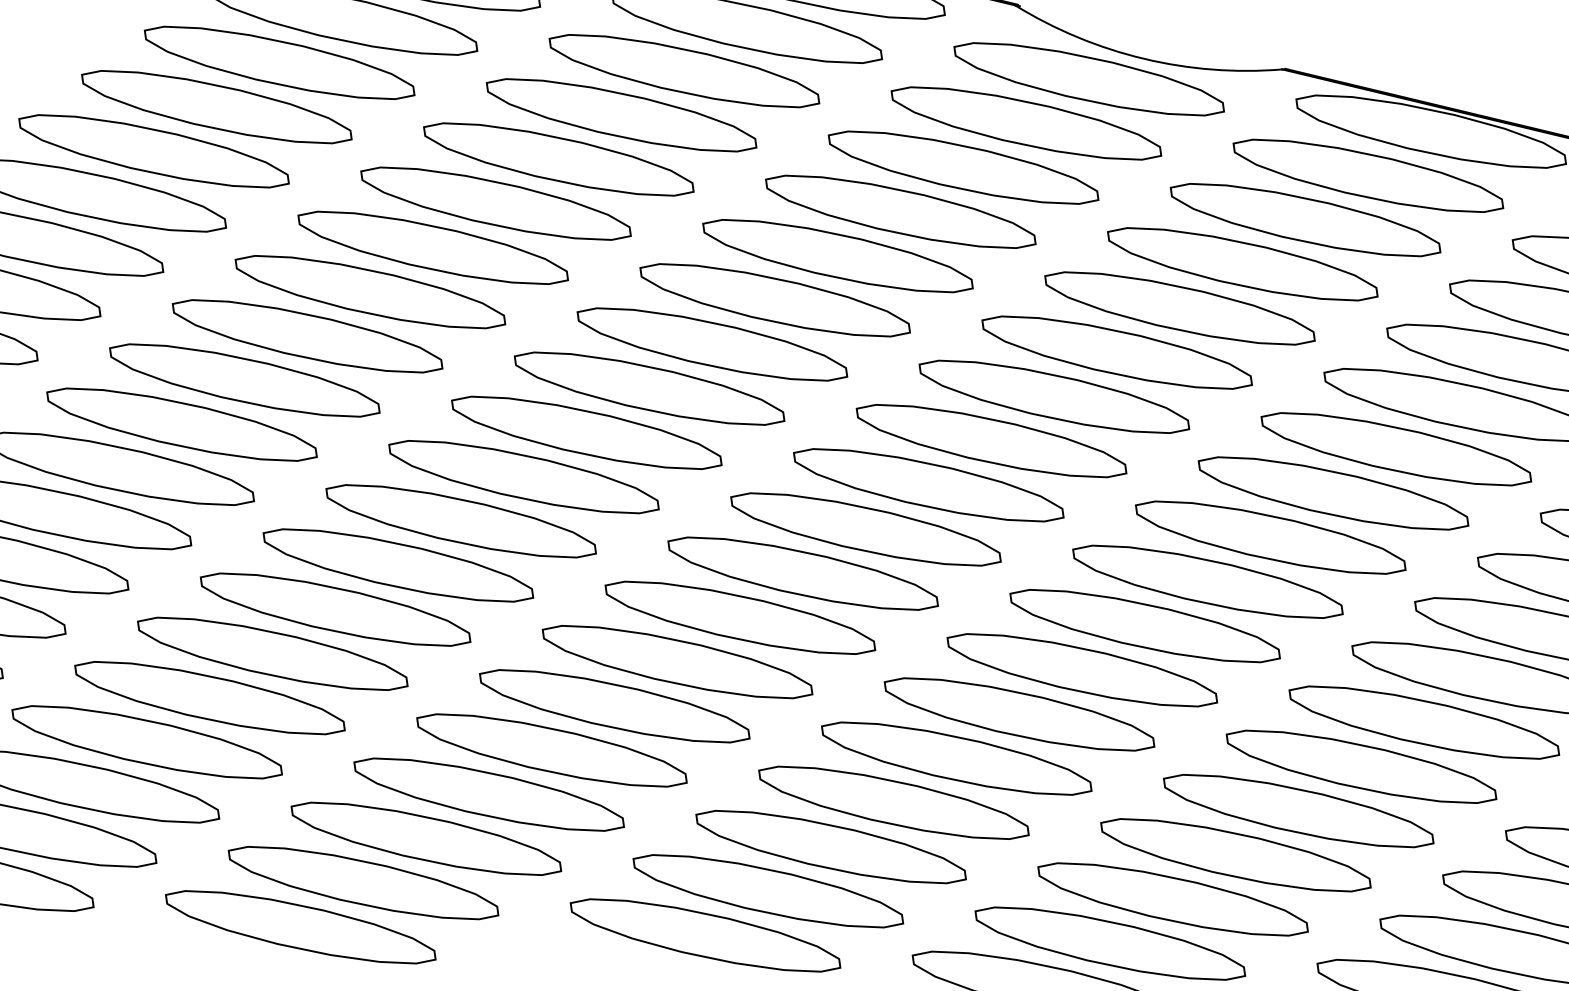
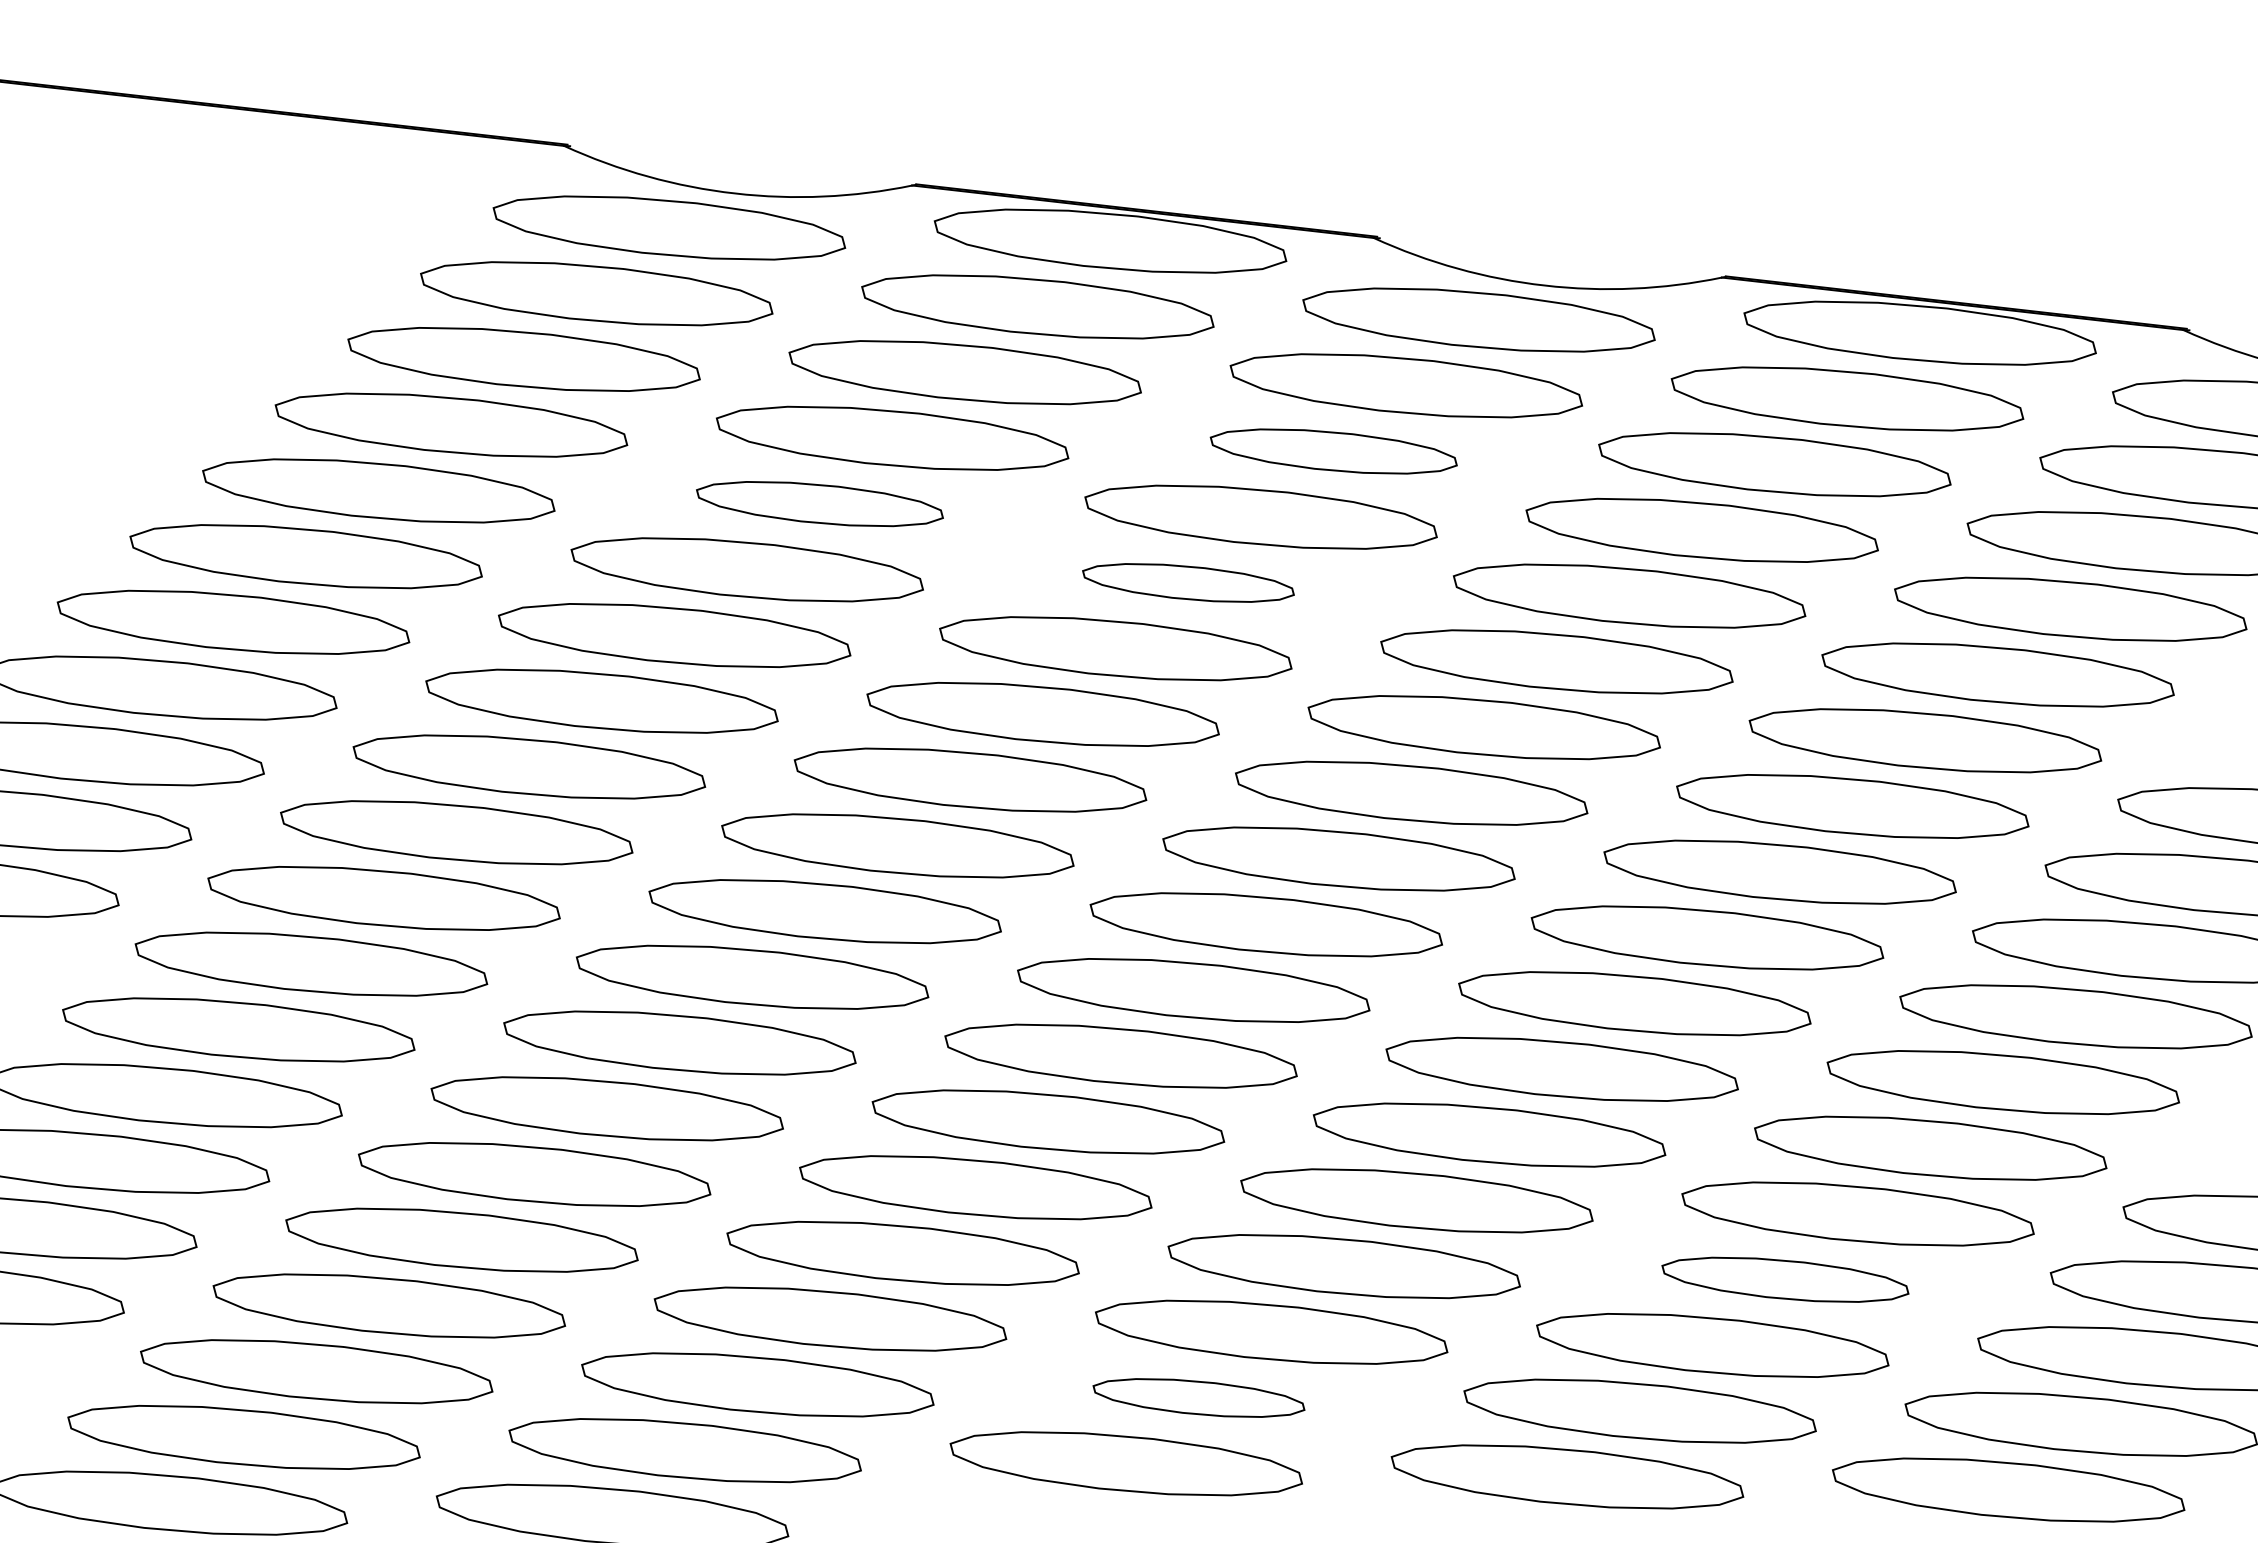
part: (558, 159) -> (819, 503), size x0.7
part: (963, 167) -> (1333, 451), size x0.7
part: (838, 255) -> (1188, 582), size x0.6
part: (1236, 855) -> (1785, 1279), size x0.7
part: (768, 890) -> (1198, 1397), size x0.6

